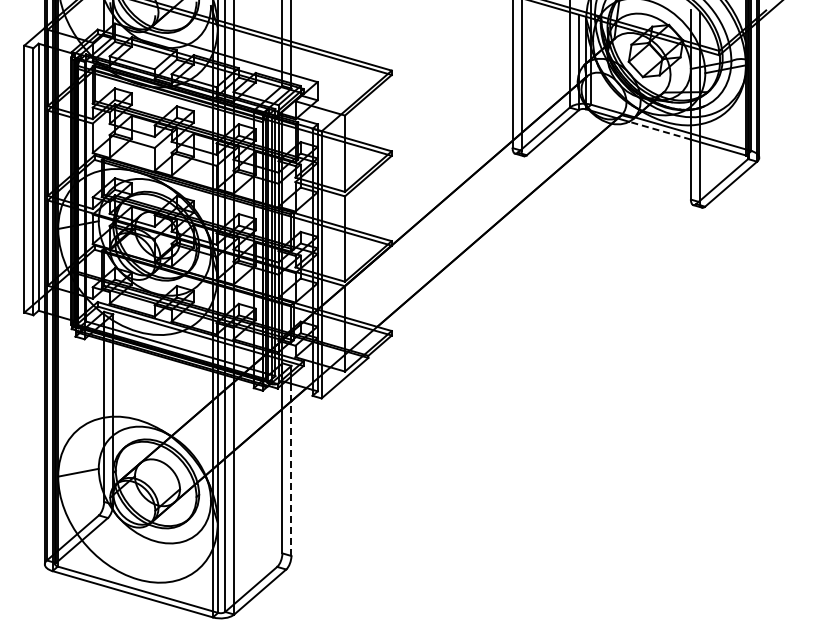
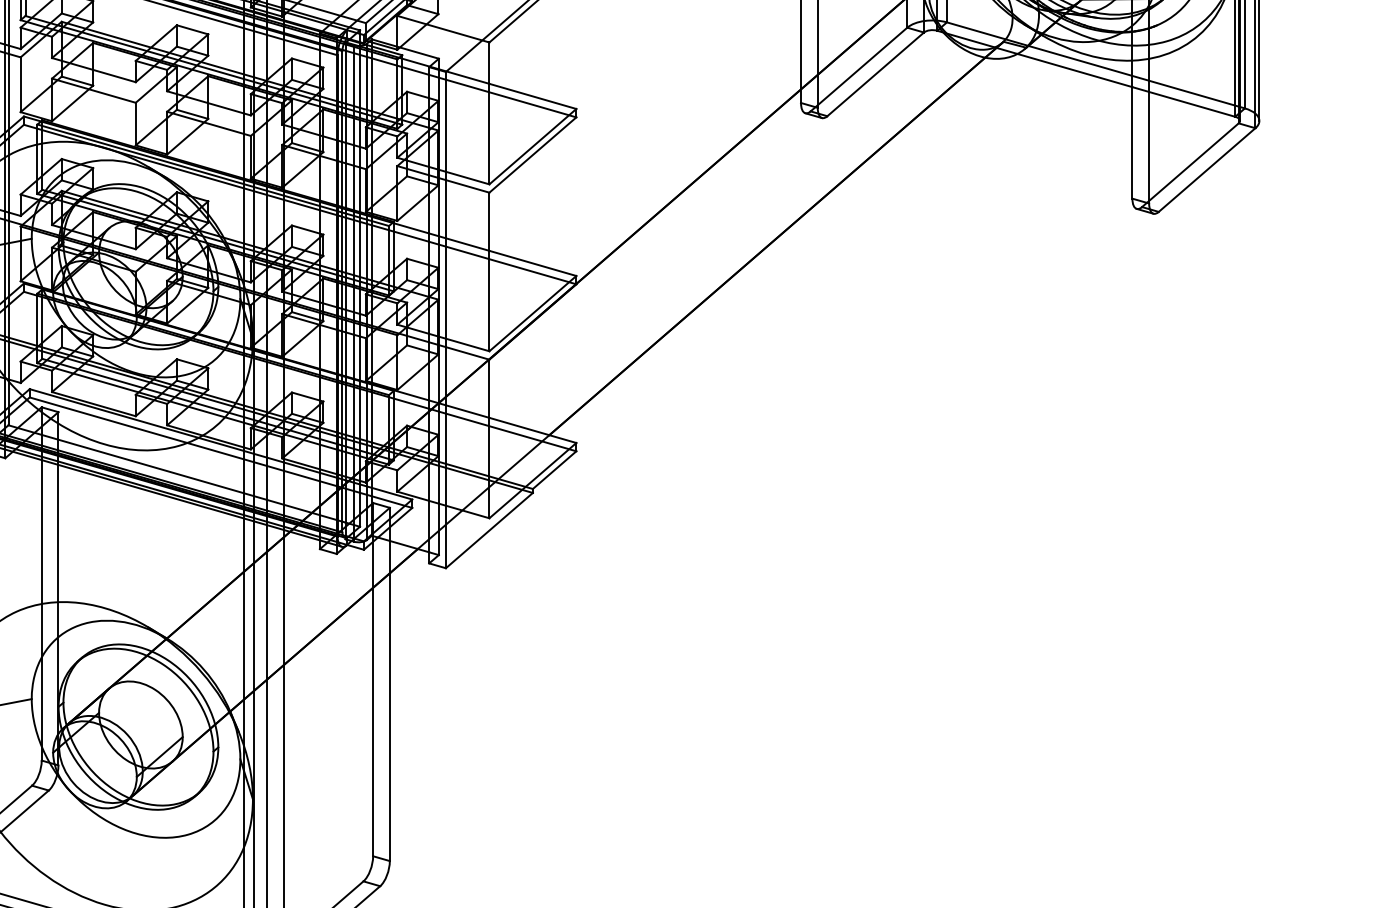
line: (659, 130) -> (1073, 70), dashed -> solid
line: (291, 470) -> (389, 702), dashed -> solid

